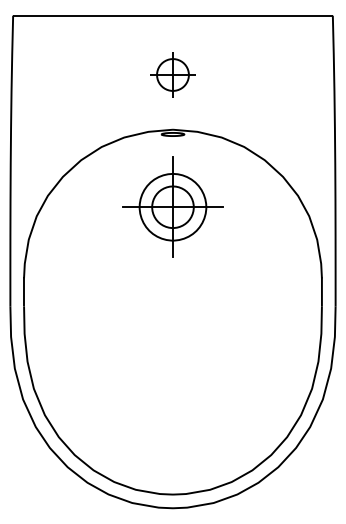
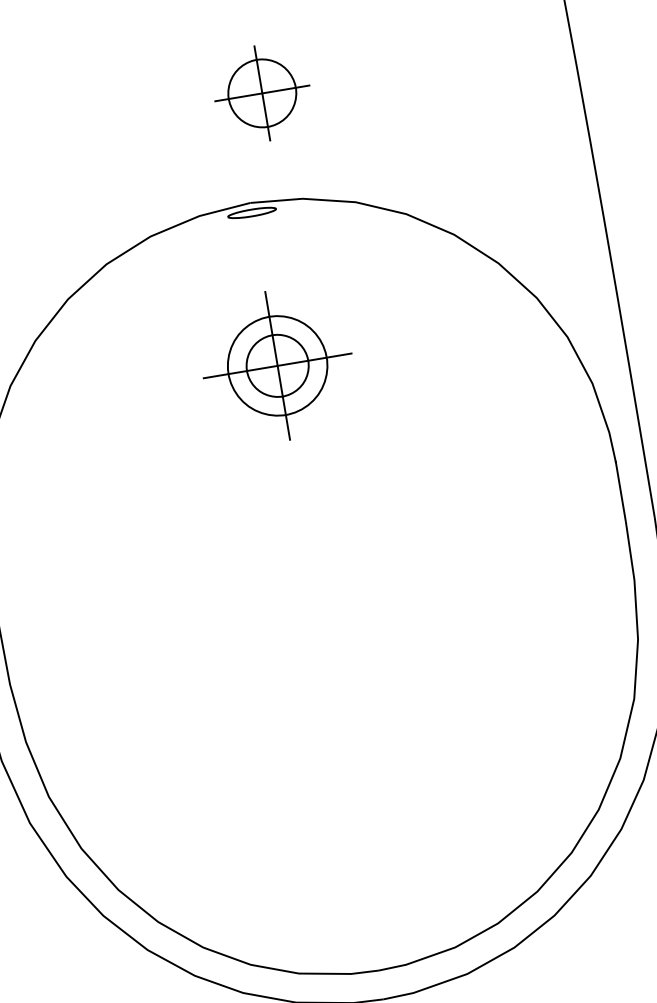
part: (172, 74) -> (261, 92), moved
part: (172, 206) -> (276, 364), size x0.7

